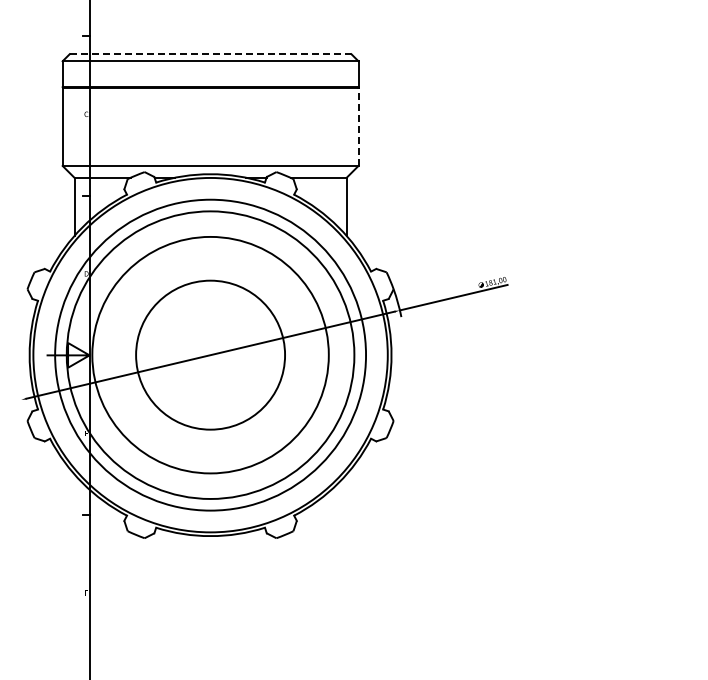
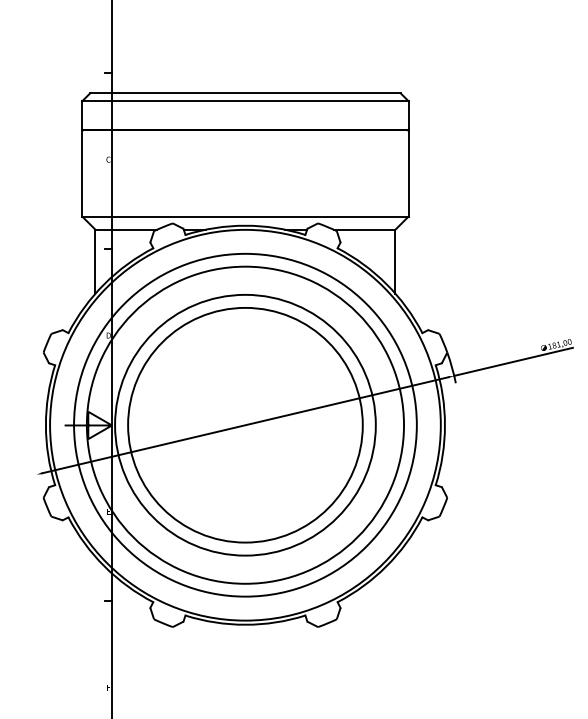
line: (210, 54) -> (245, 93), dashed -> solid
line: (358, 126) -> (408, 173), dashed -> solid
circle: (210, 354) -> (245, 424), size x1.43

